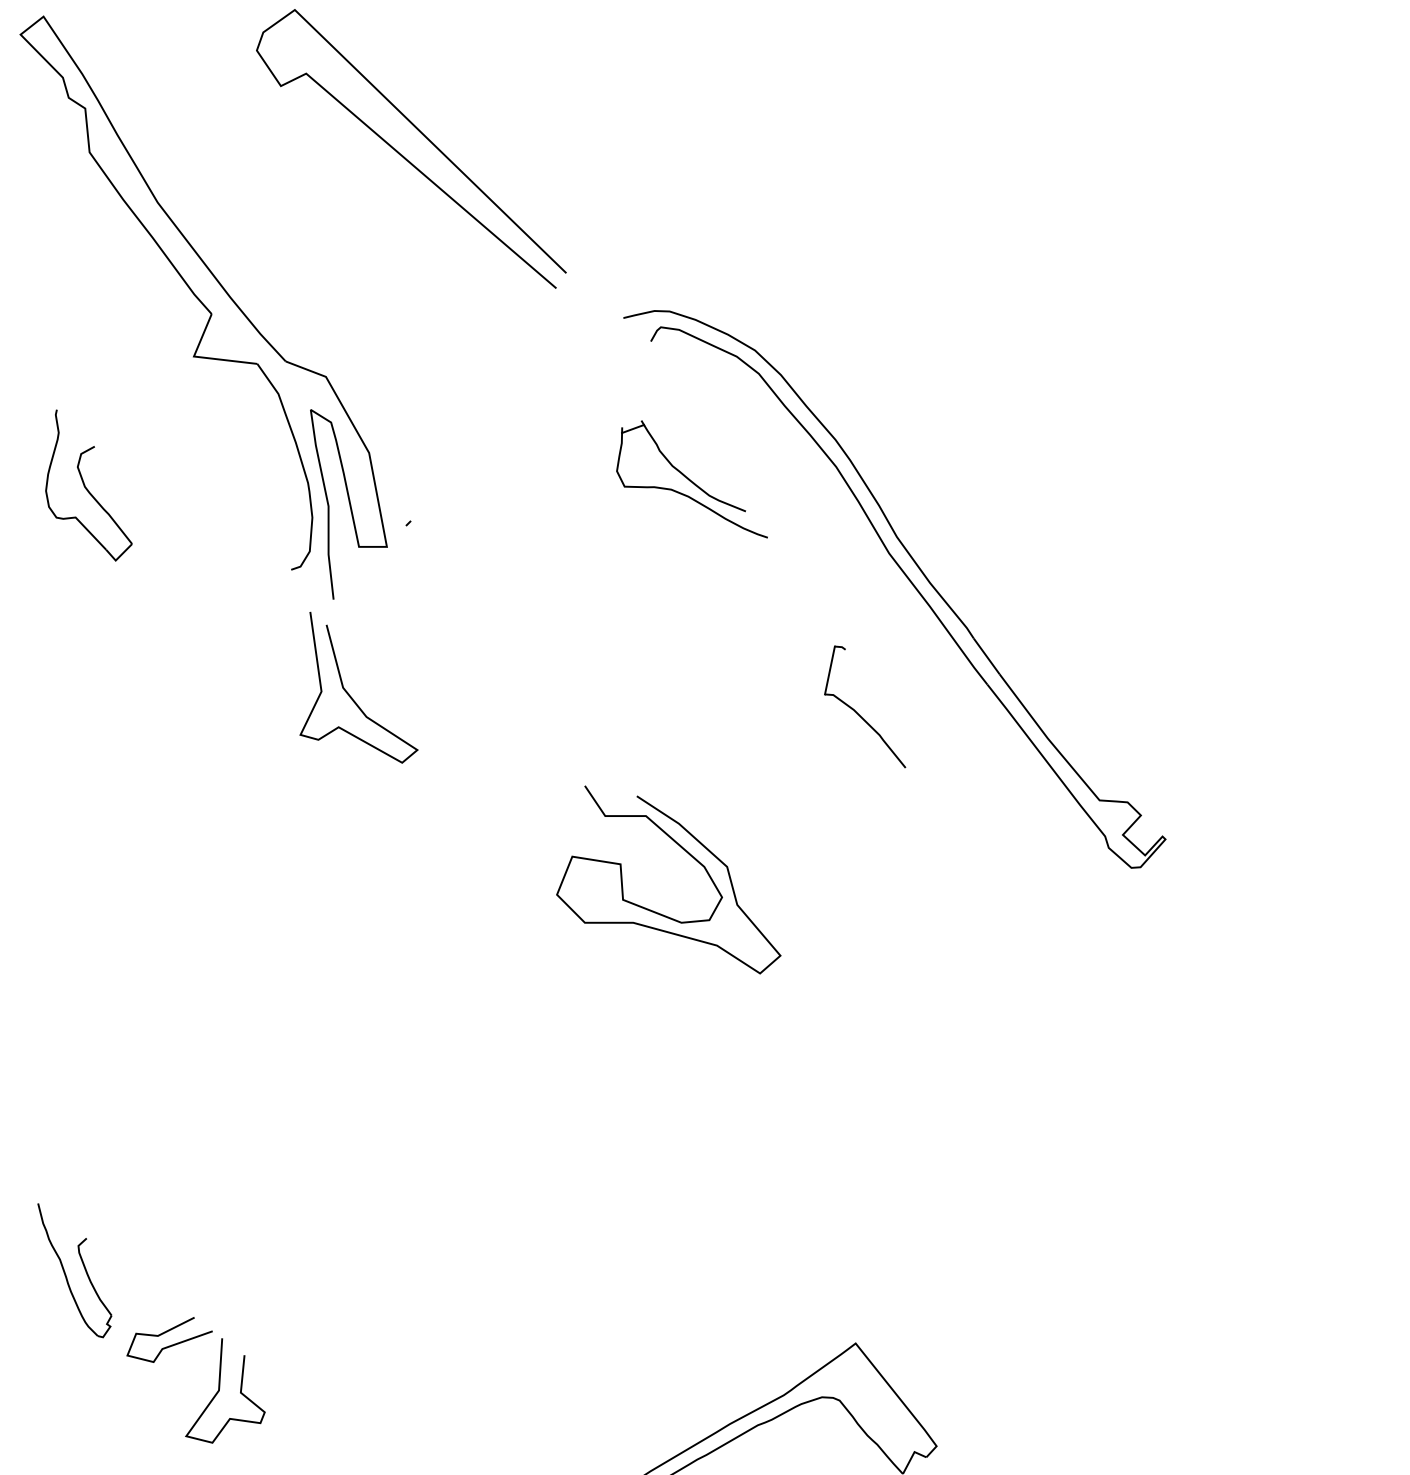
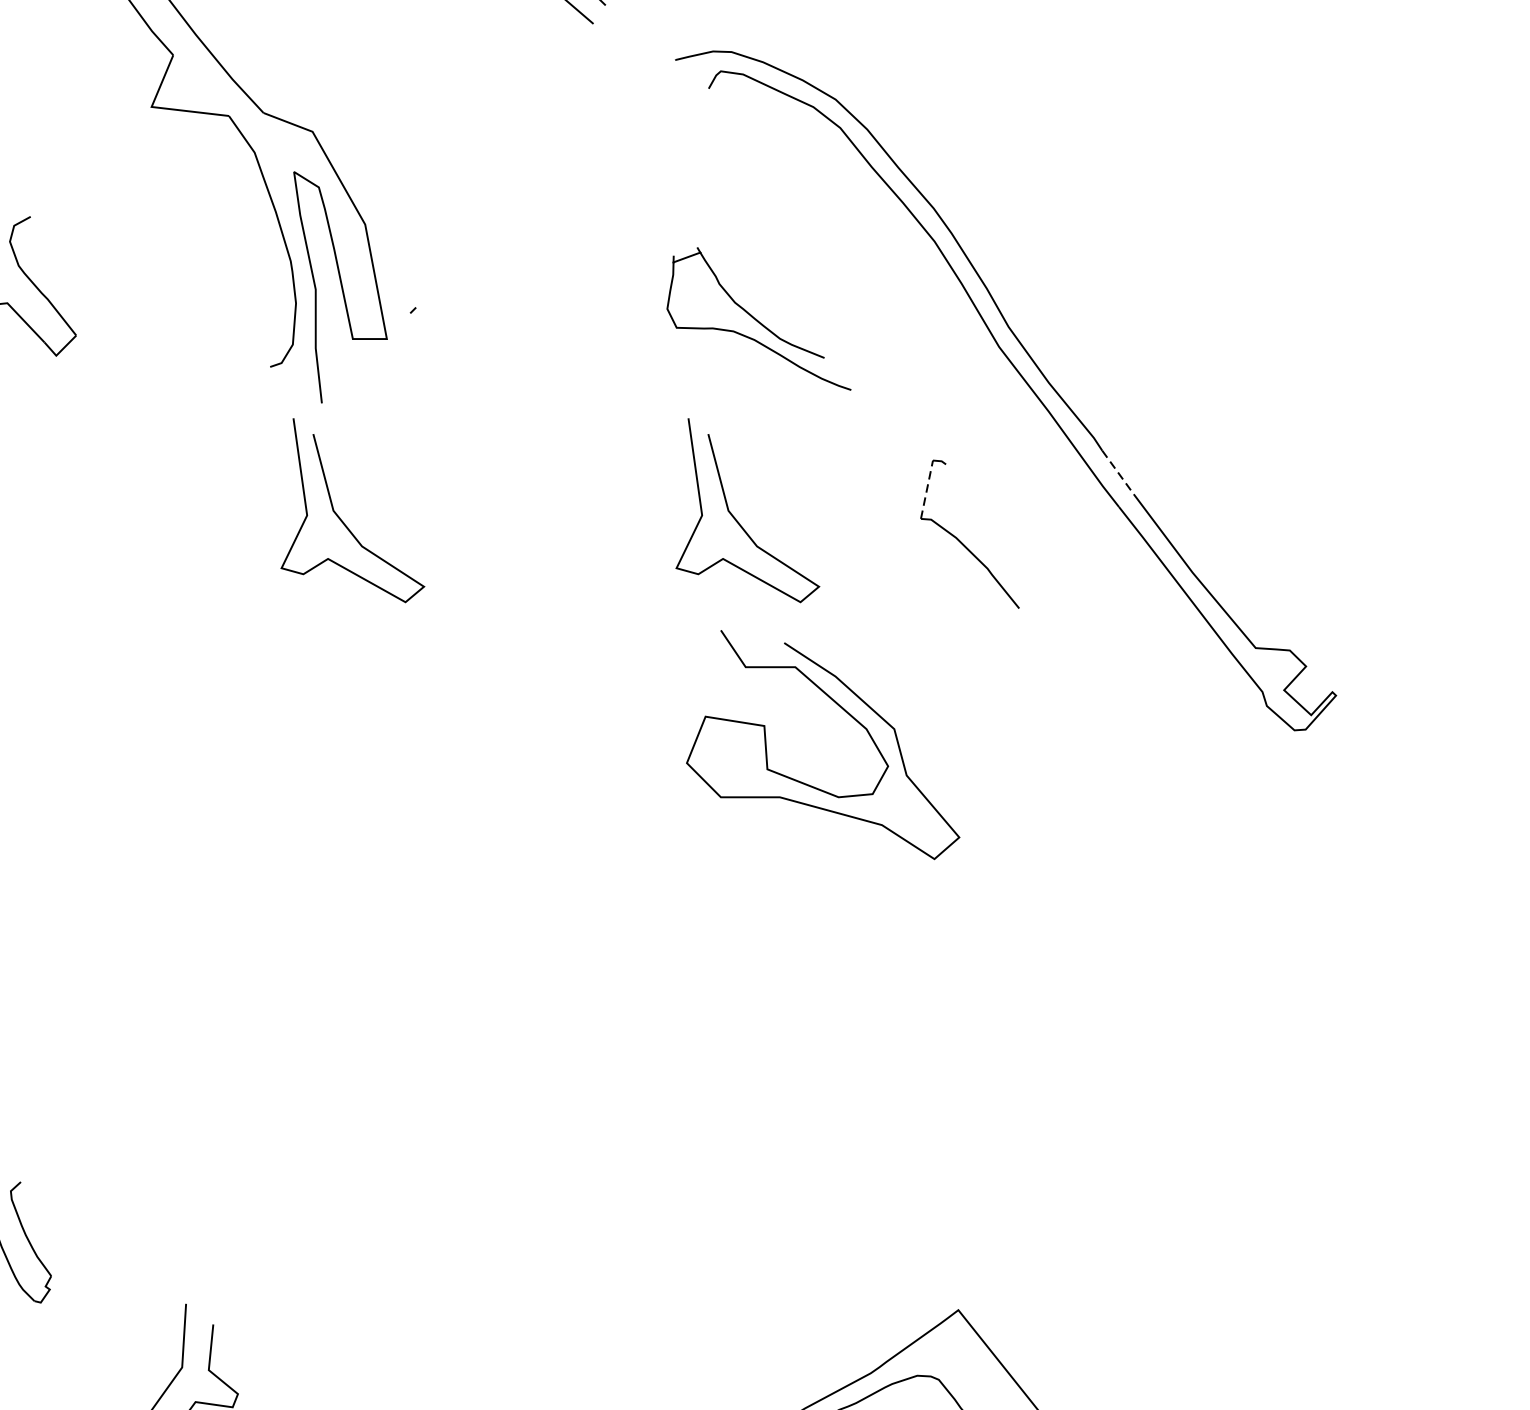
part: (691, 479) -> (758, 319), moved
line: (986, 656) -> (1117, 472), solid -> dashed
line: (830, 670) -> (927, 489), solid -> dashed
curve: (672, 692) -> (735, 516), added
curve: (690, 856) -> (849, 716), moved
curve: (171, 1344) -> (124, 1311), removed

